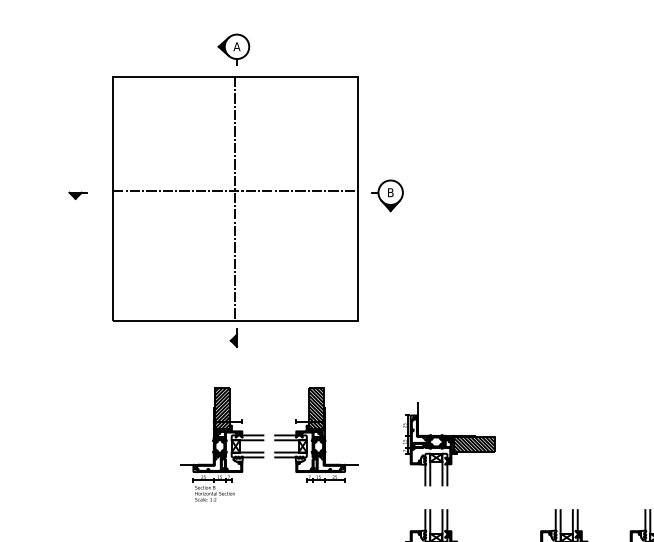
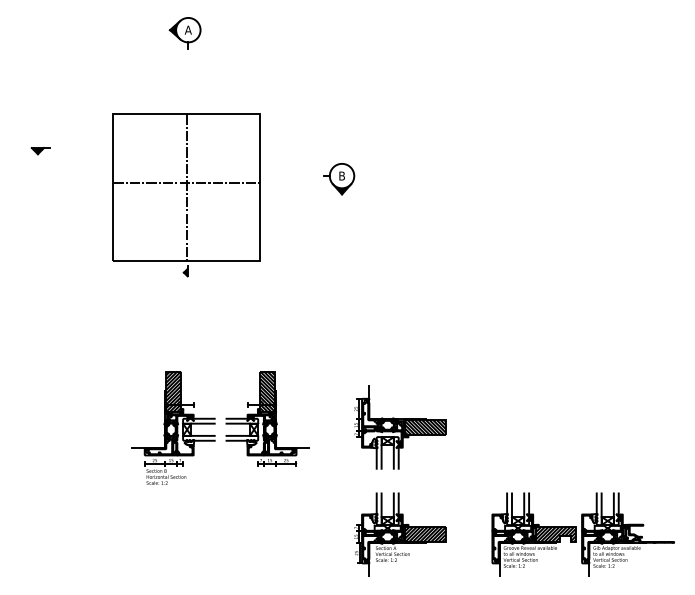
part: (78, 196) -> (40, 151), moved
part: (235, 212) -> (186, 195), size x0.6

